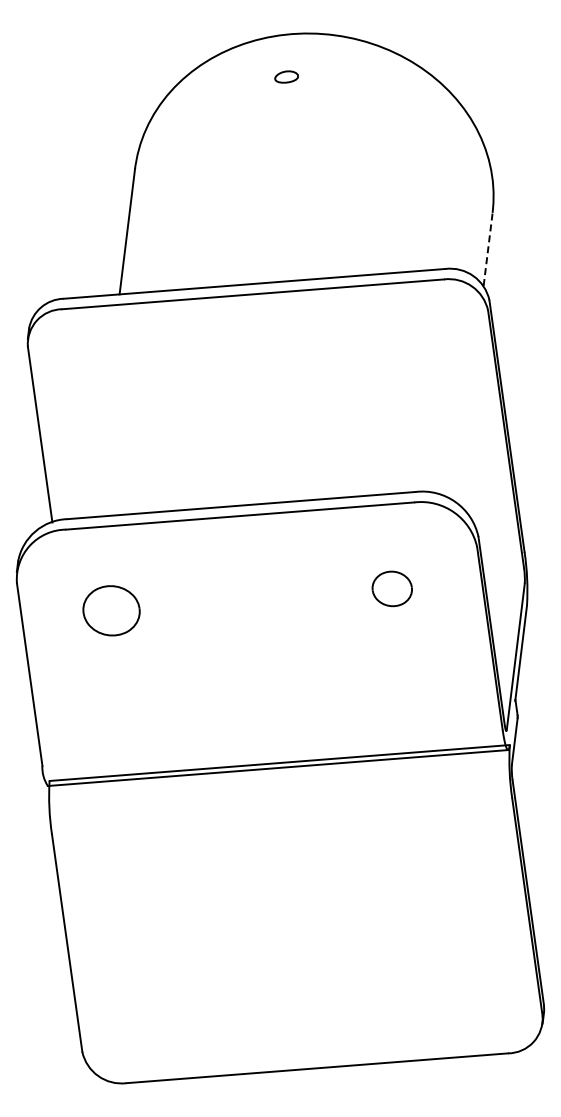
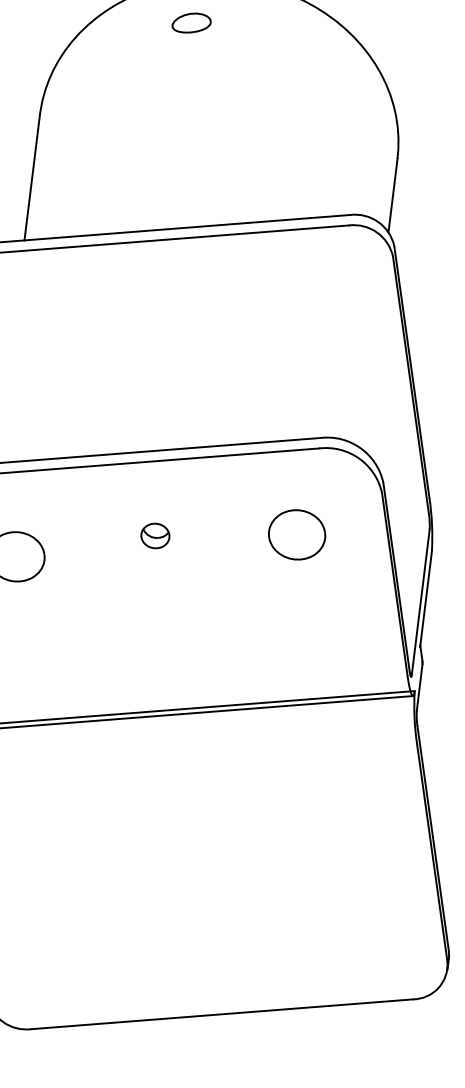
part: (286, 76) -> (191, 22), size x1.67
line: (488, 249) -> (393, 195), dashed -> solid
part: (392, 588) -> (297, 534), size x1.43
part: (250, 589) -> (155, 535), added

